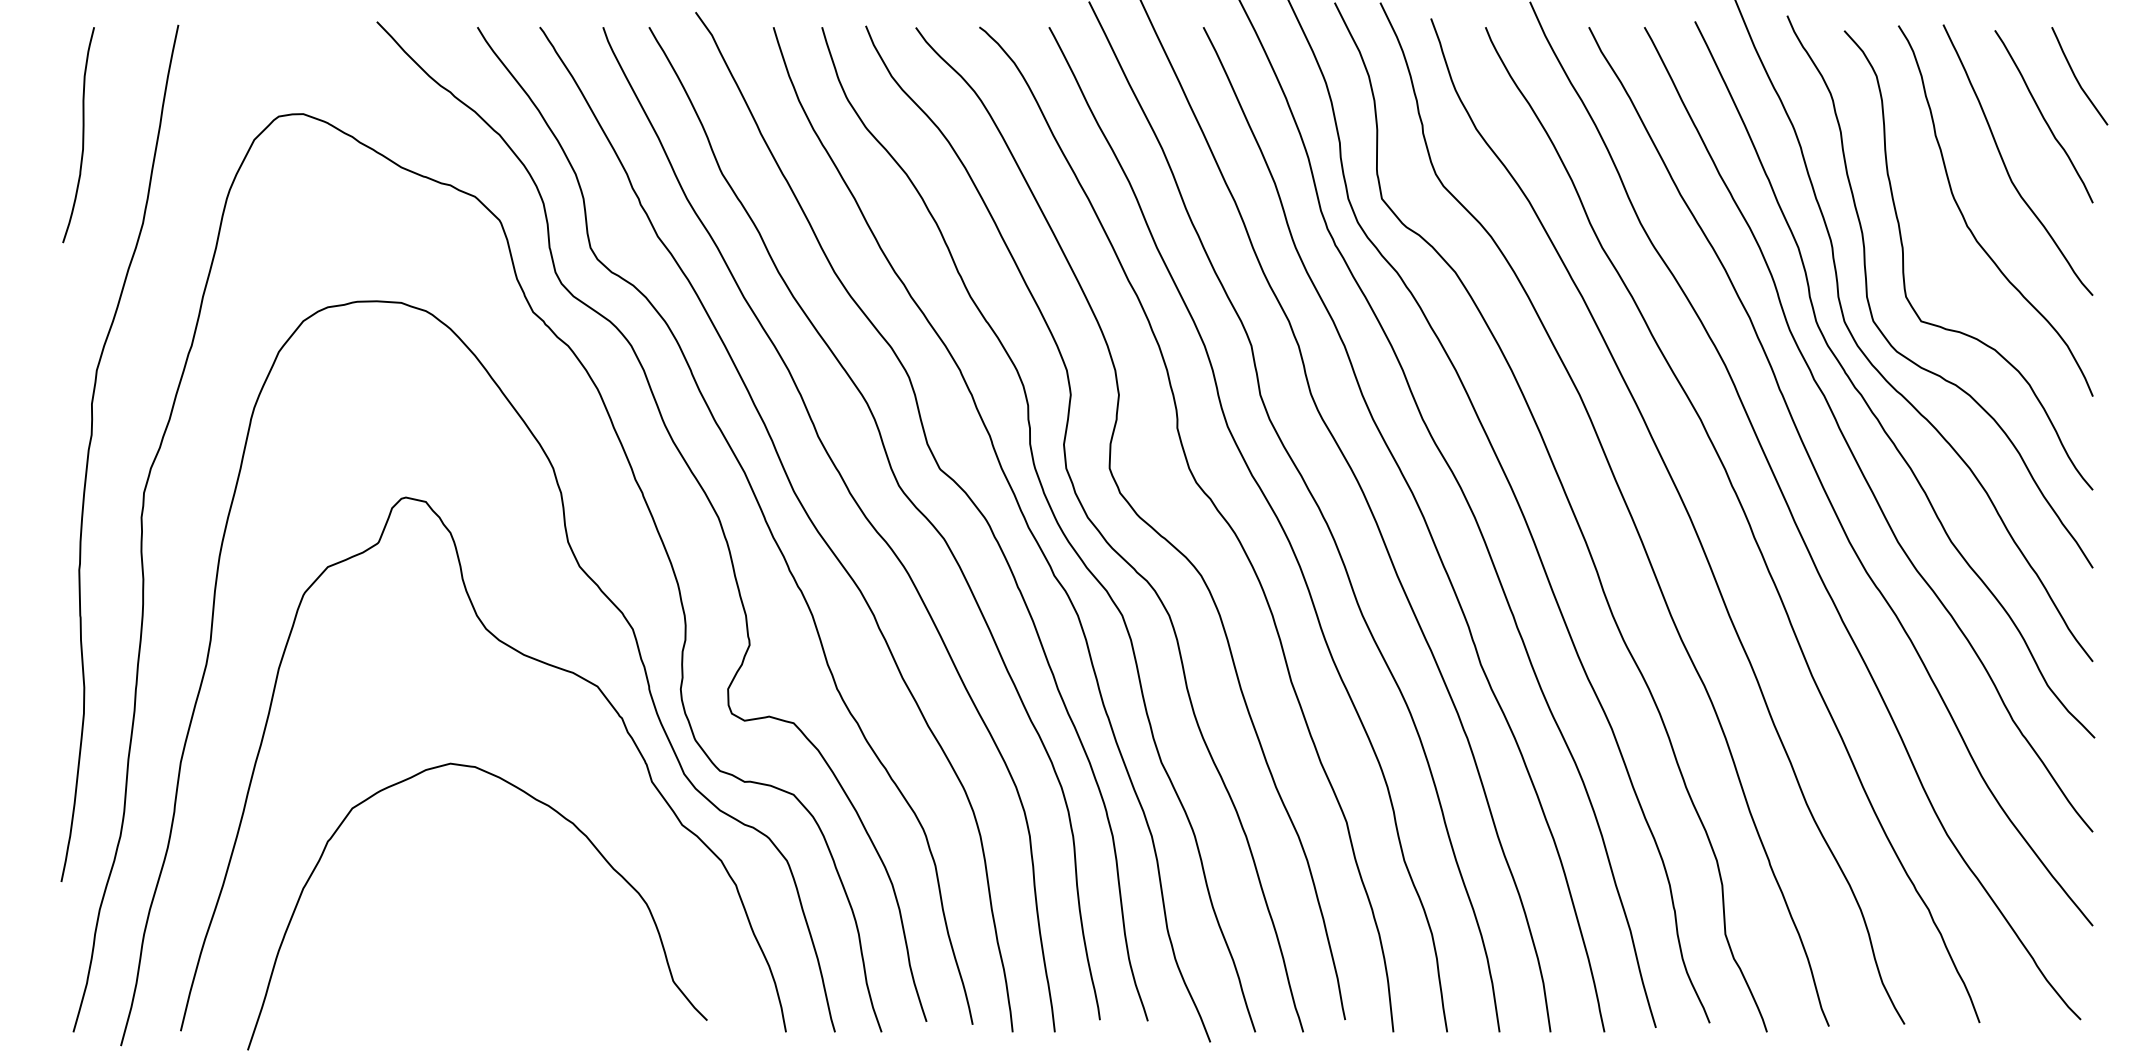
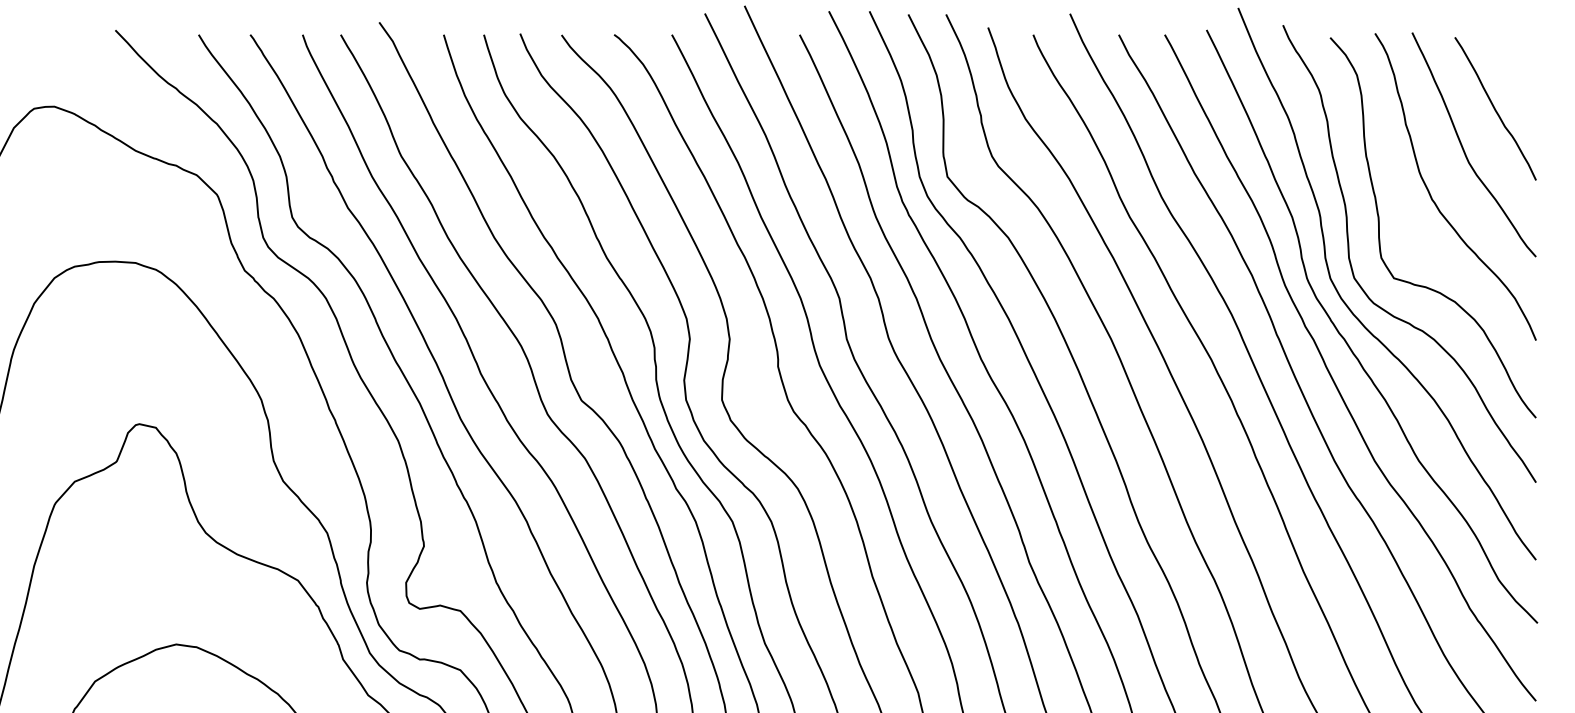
curve: (2077, 78) -> (1523, 77), removed

